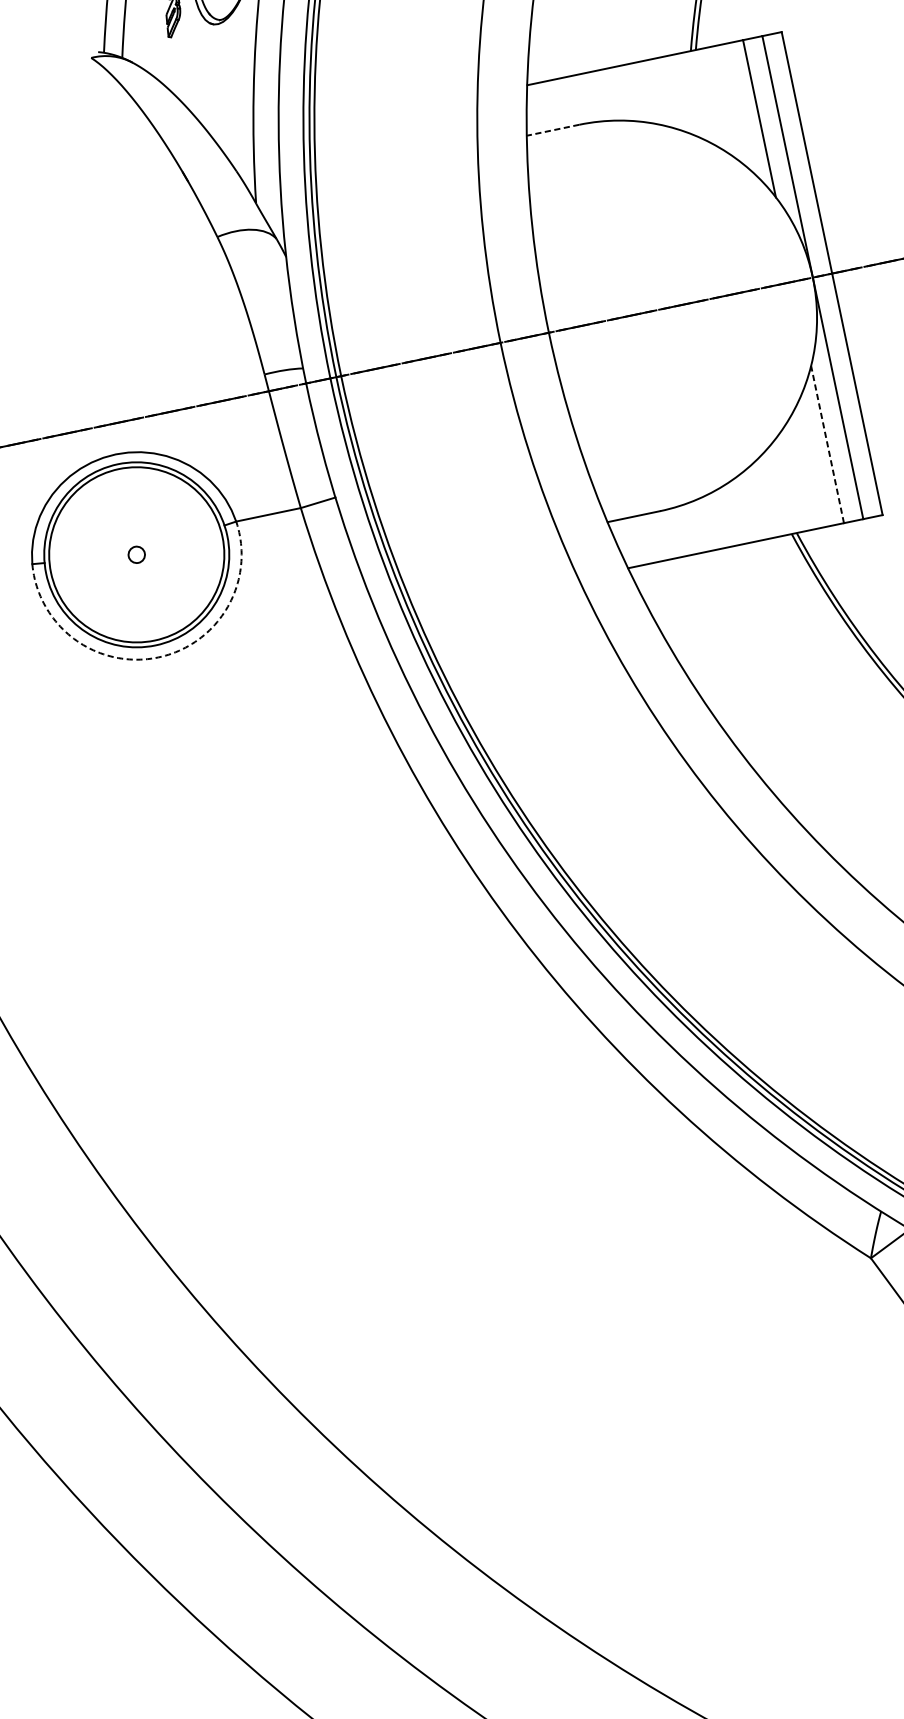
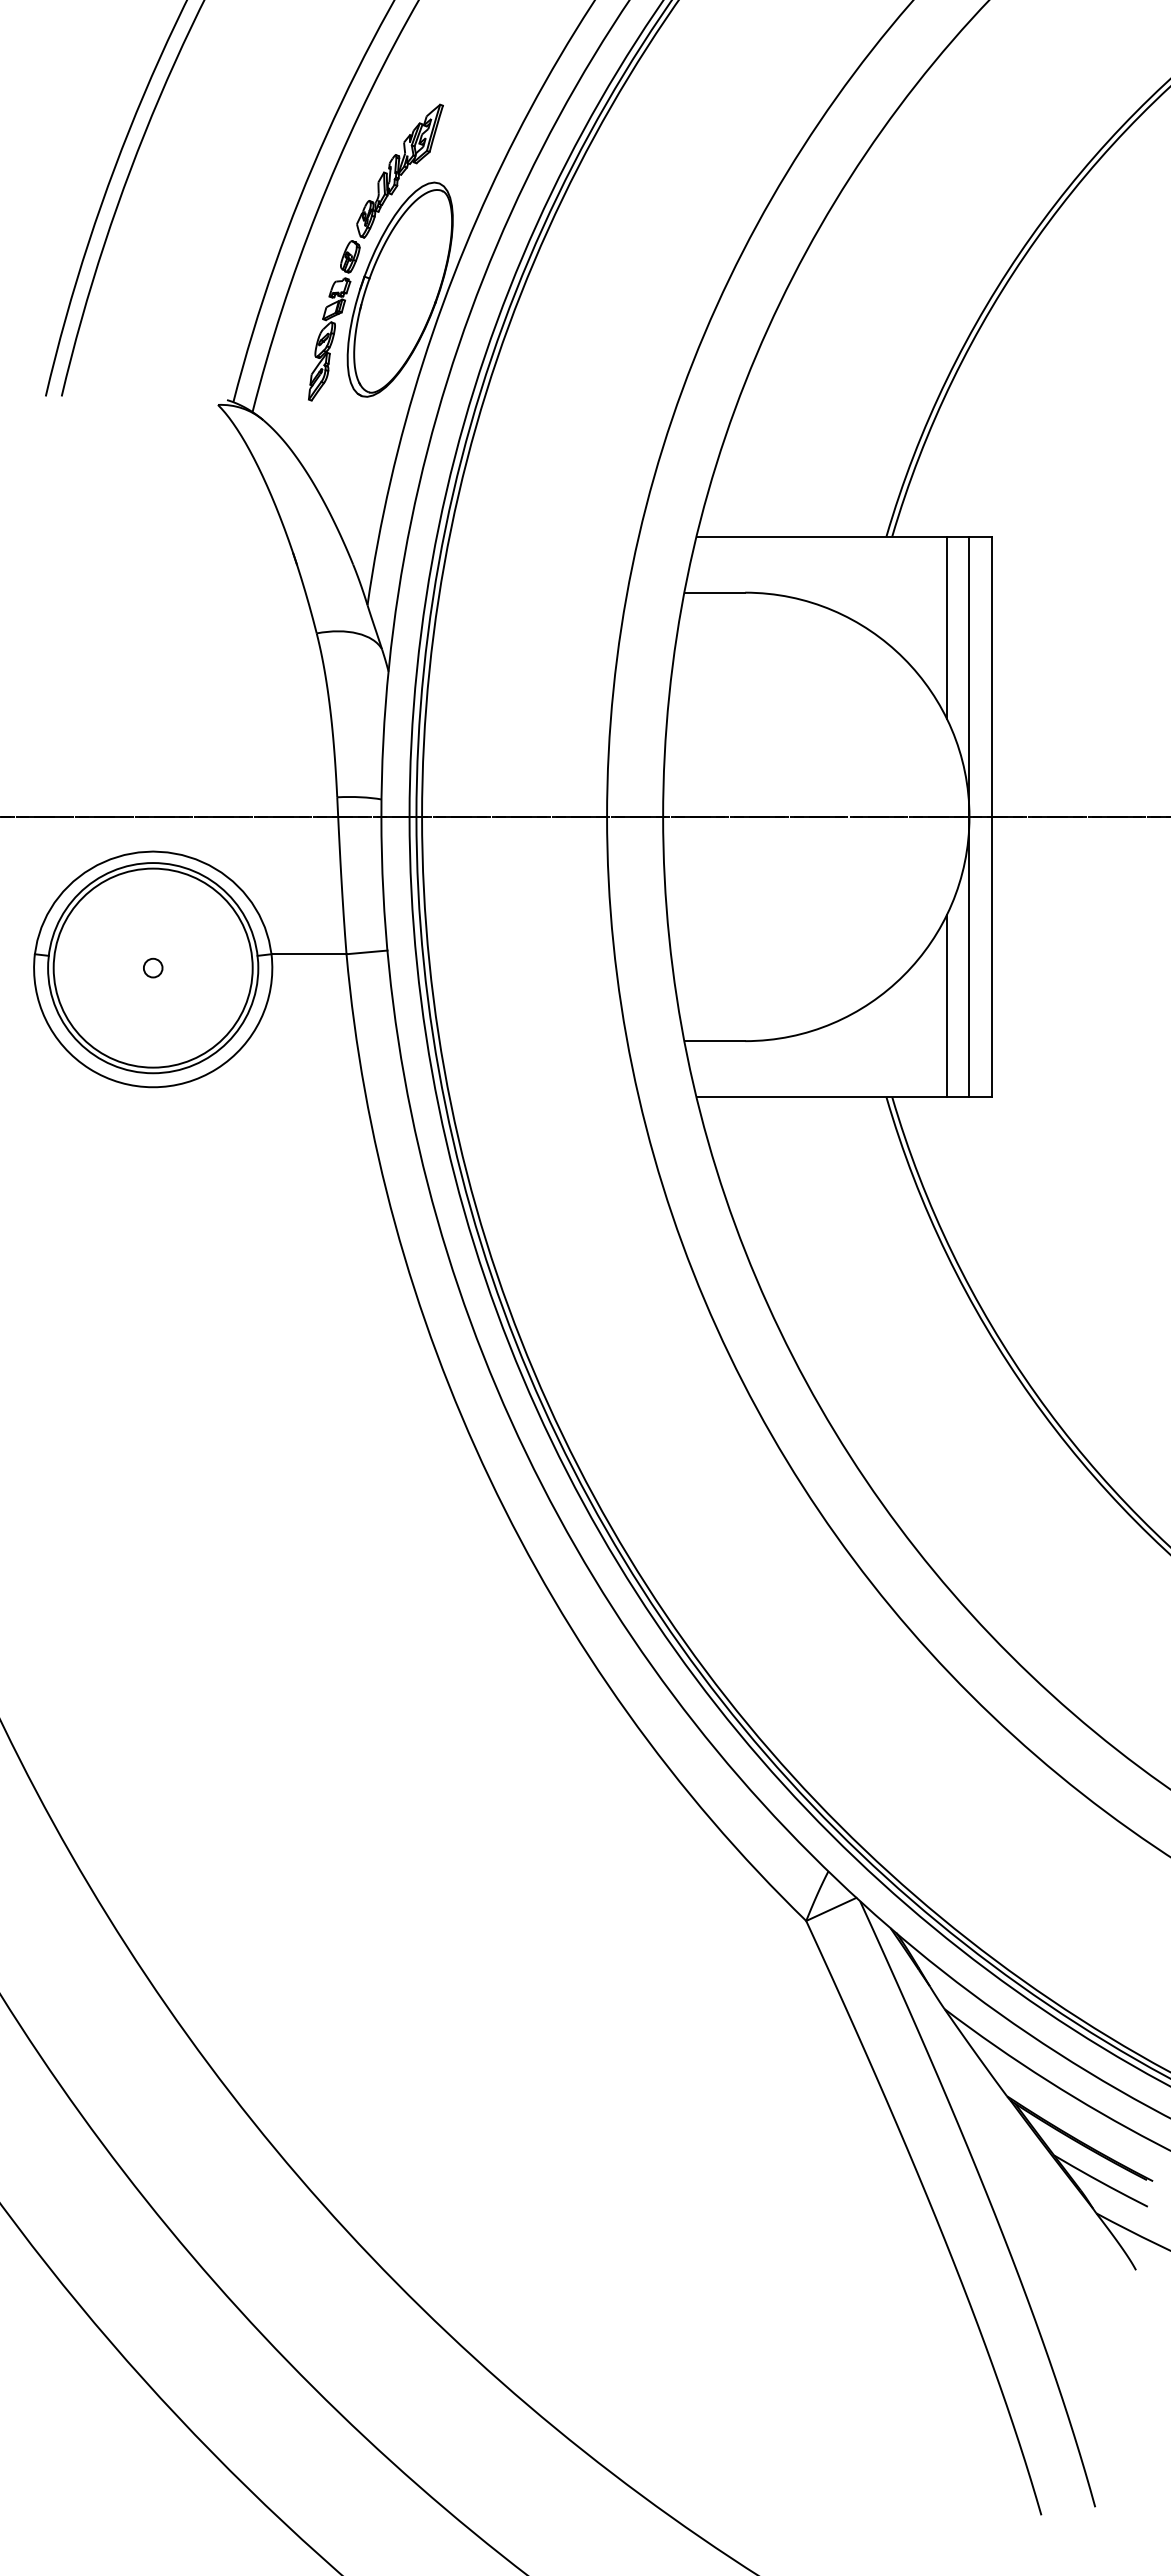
line: (552, 130) -> (714, 592), dashed -> solid
line: (827, 444) -> (947, 1005), dashed -> solid
arc: (158, 657) -> (153, 1087), dashed -> solid

